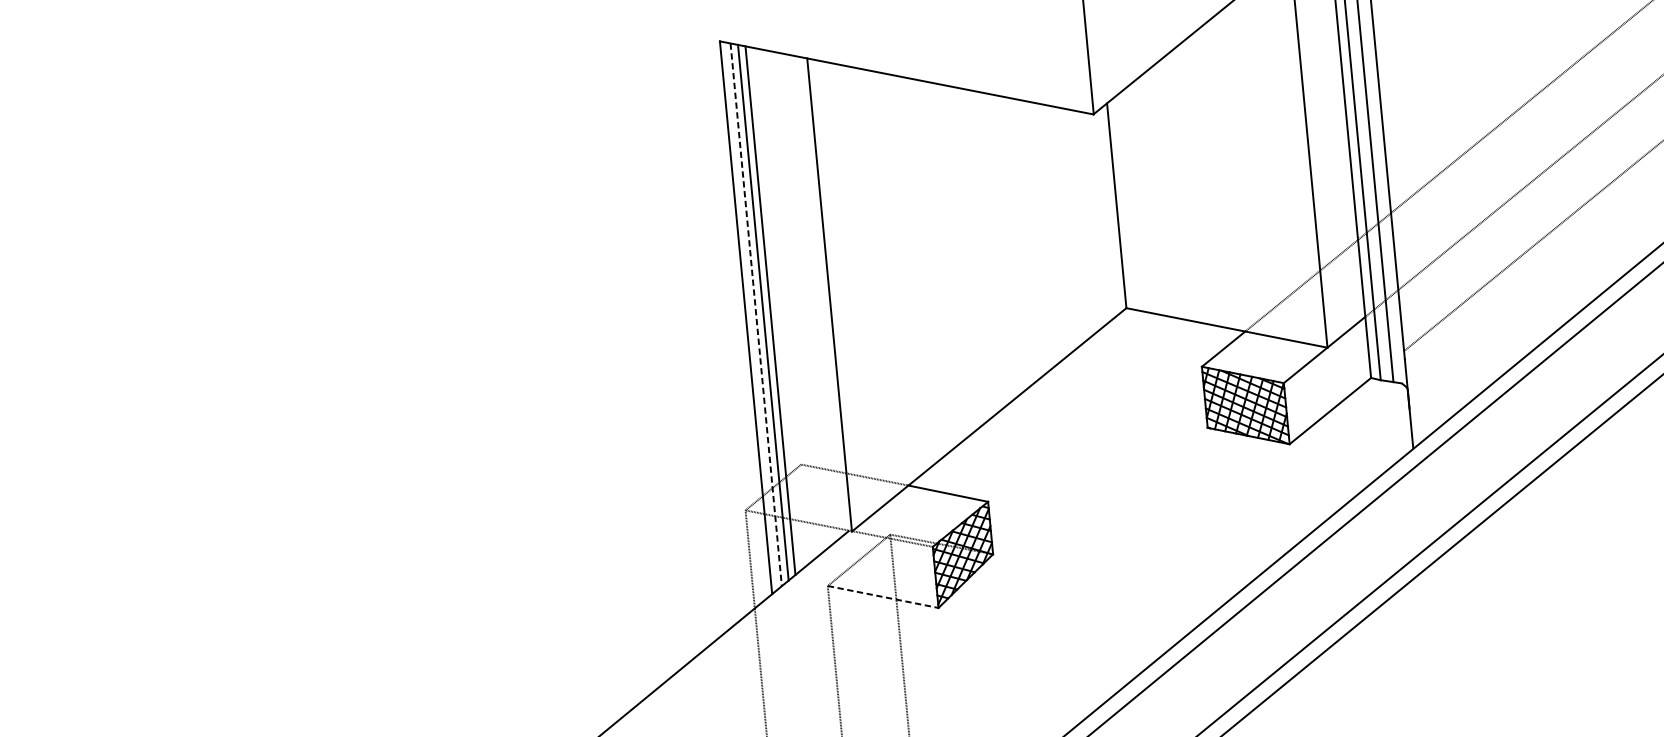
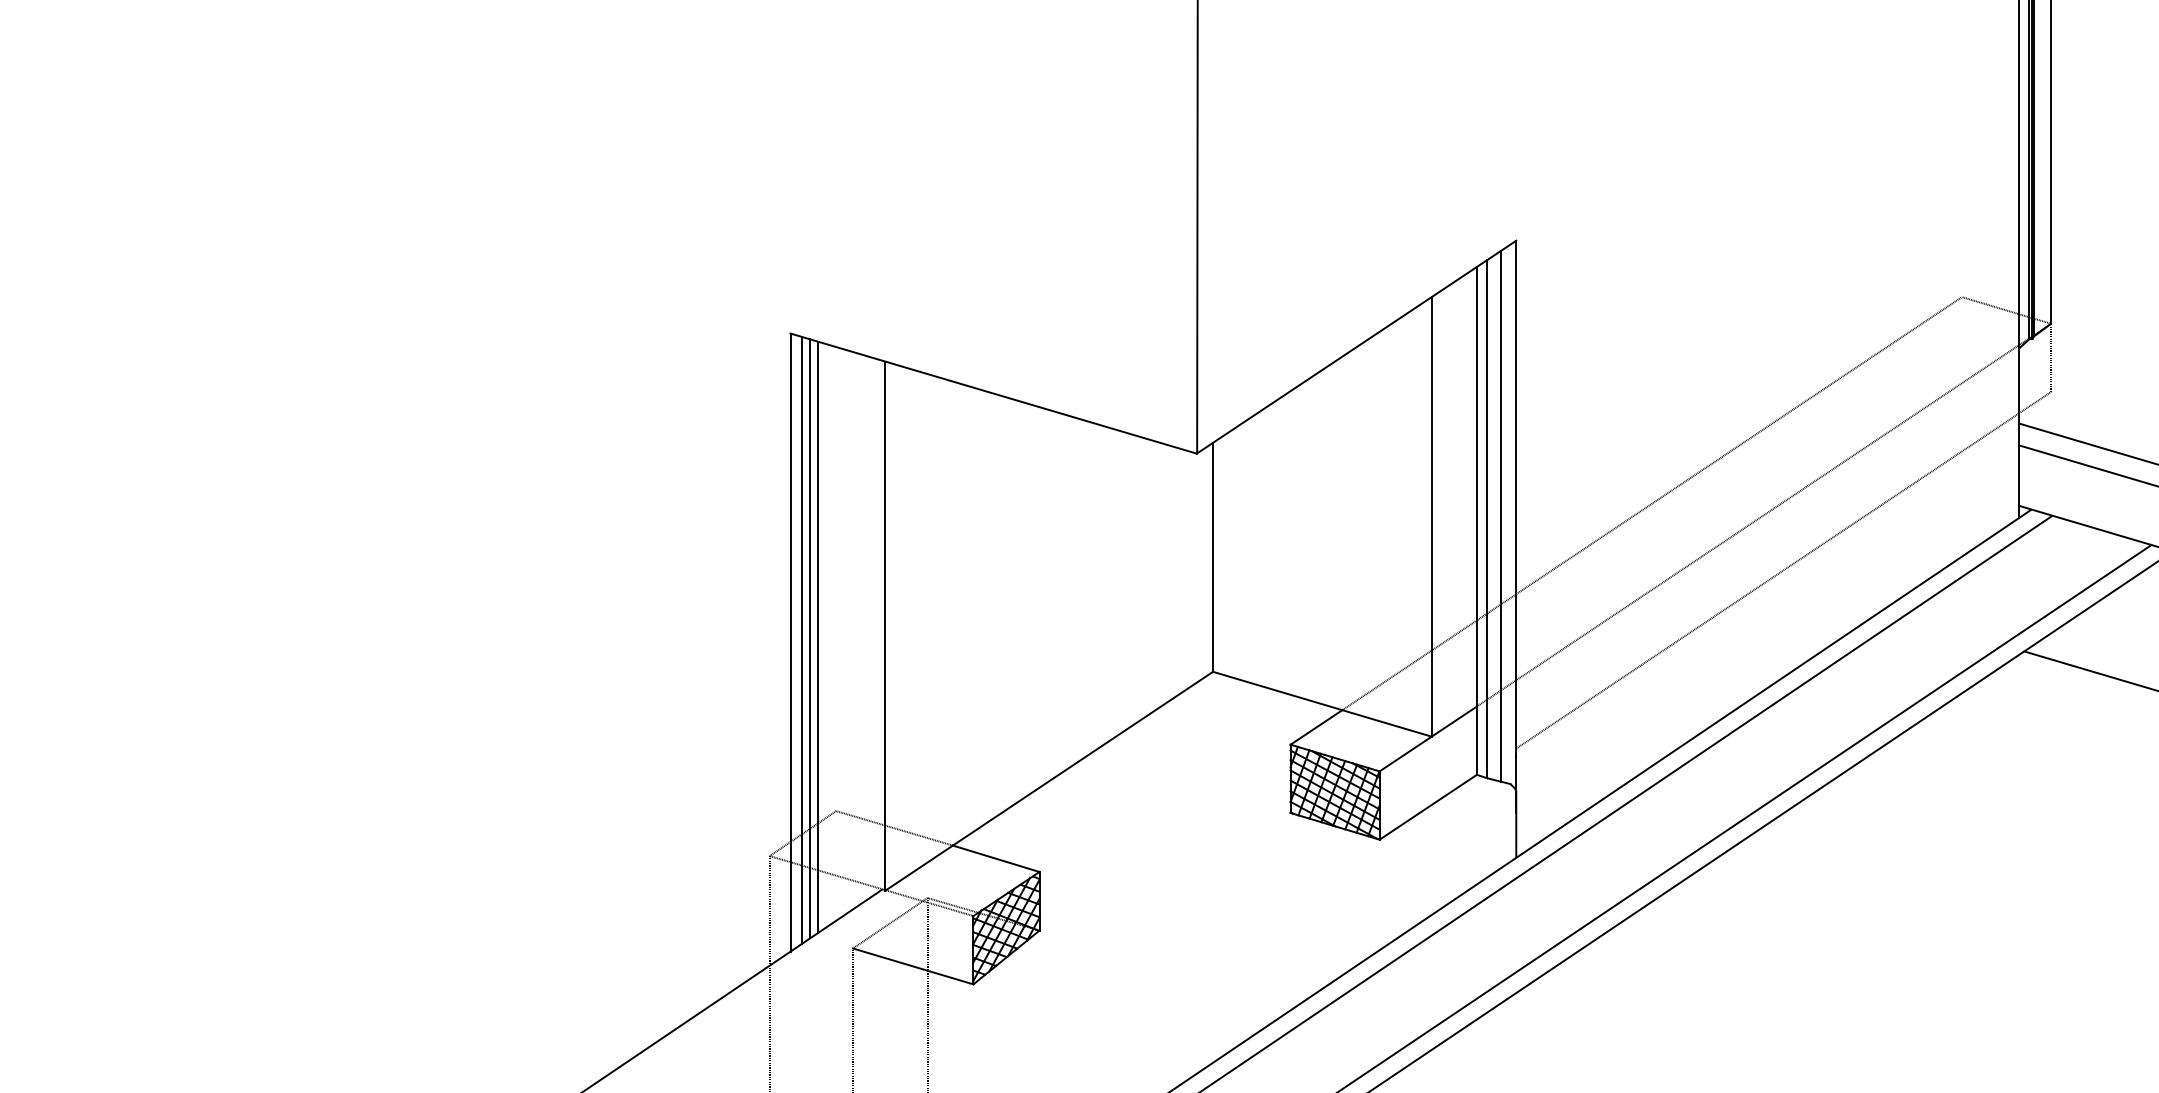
line: (756, 314) -> (802, 640), dashed -> solid
line: (883, 597) -> (913, 966), dashed -> solid

